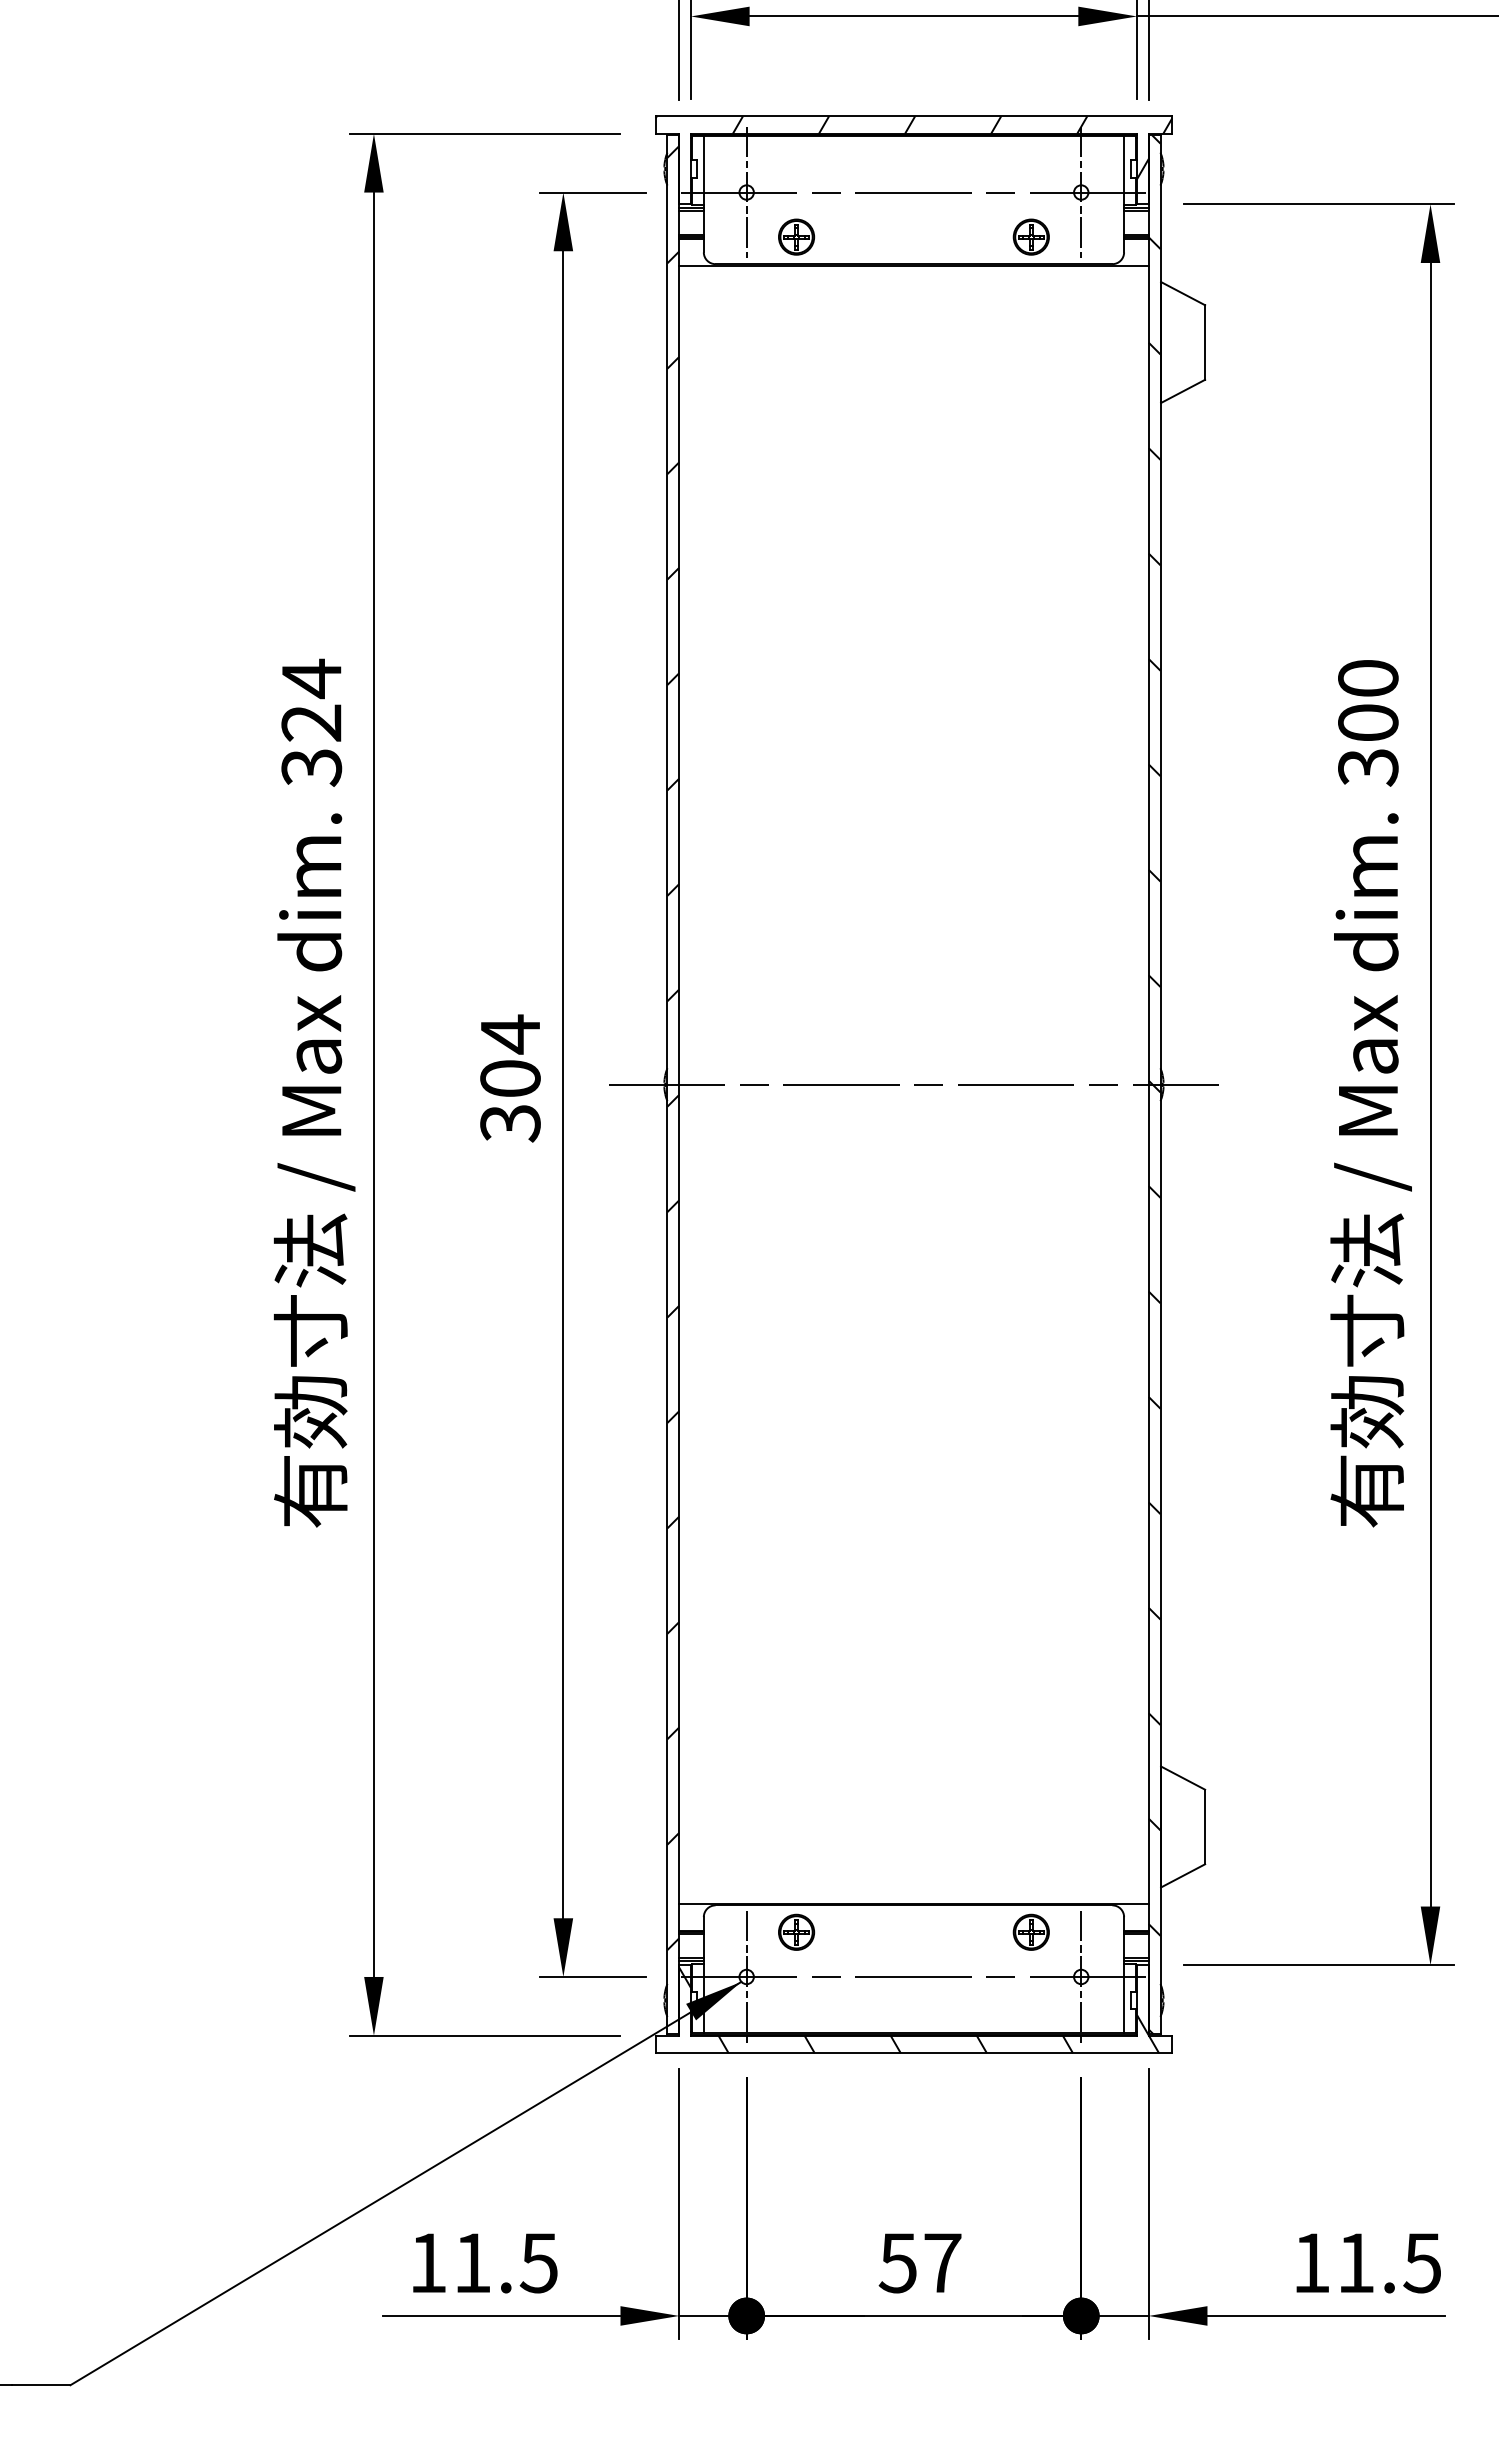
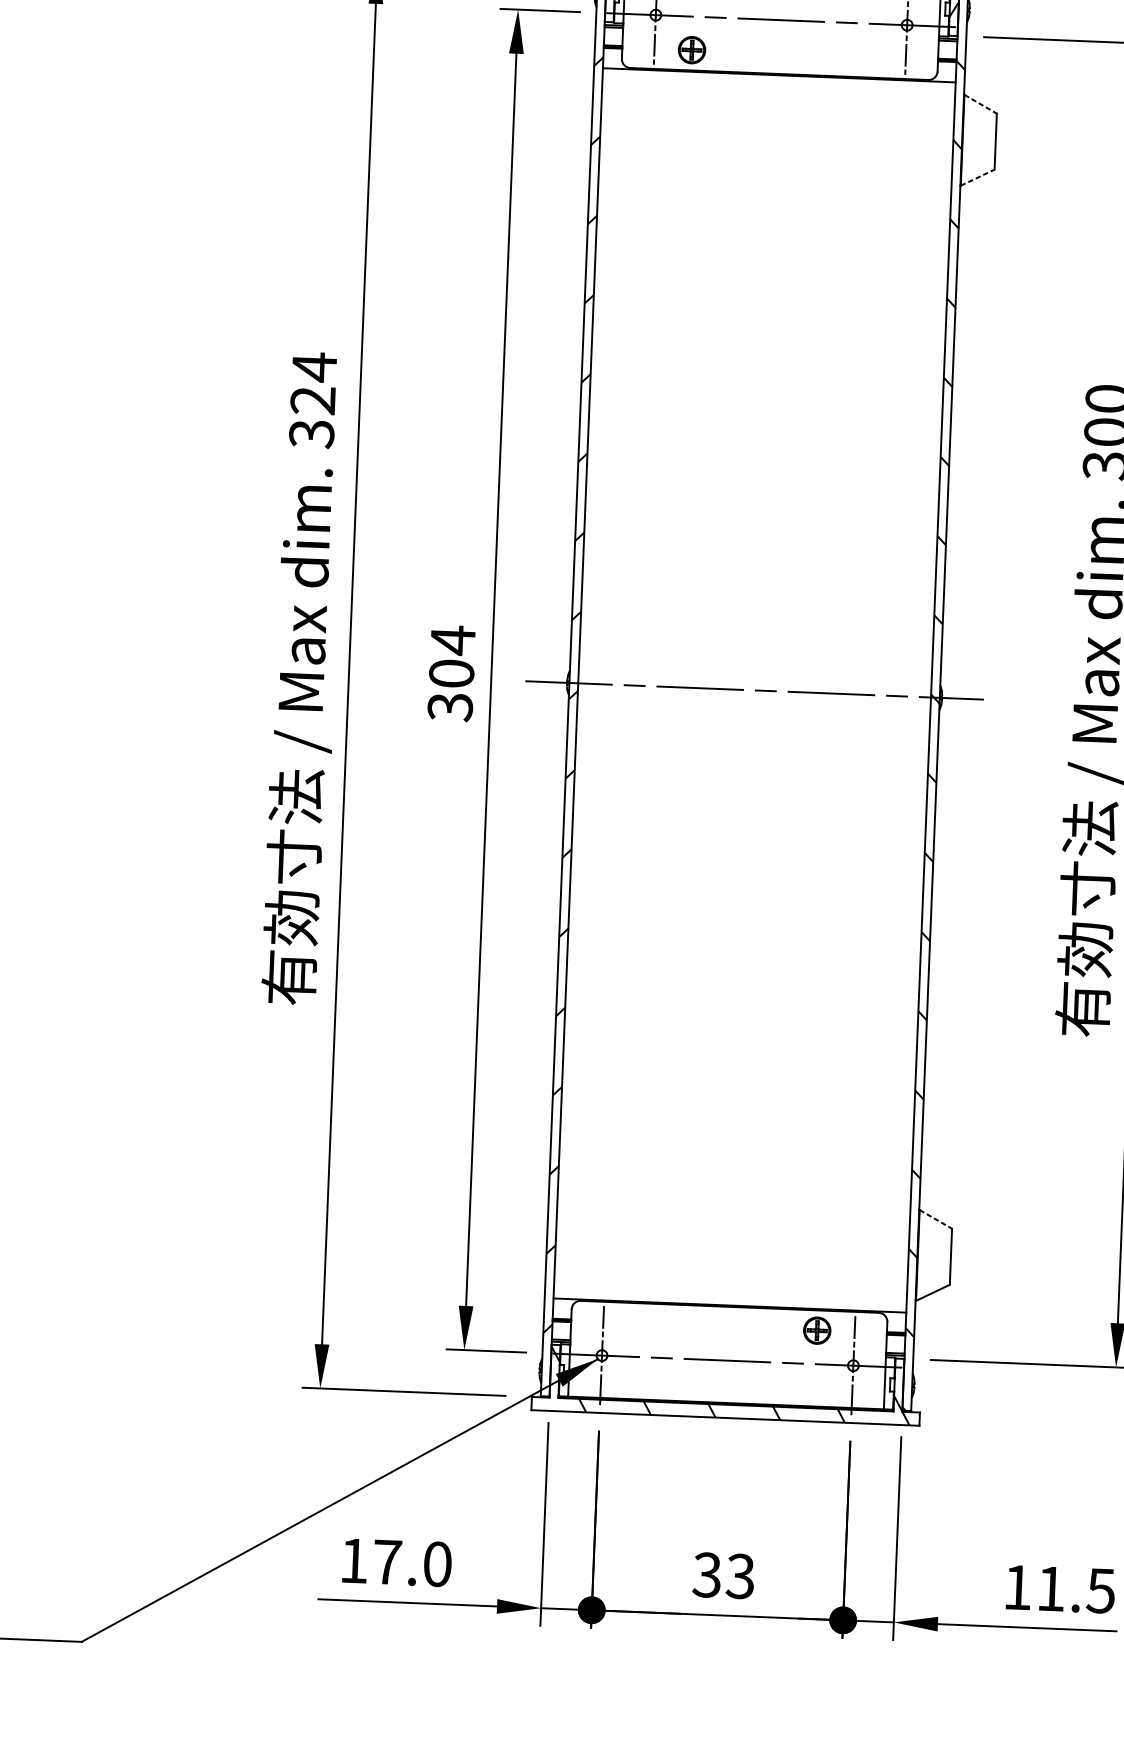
part: (1030, 236) -> (867, 56), removed
line: (1183, 293) -> (980, 104), solid -> dashed
line: (1183, 391) -> (978, 177), solid -> dashed
line: (1183, 1778) -> (936, 1219), solid -> dashed
part: (796, 1931) -> (640, 1322), removed
text: (505, 2262) -> (412, 1562), 11.5 -> 17.0
text: (919, 2262) -> (723, 1575), 57 -> 33

